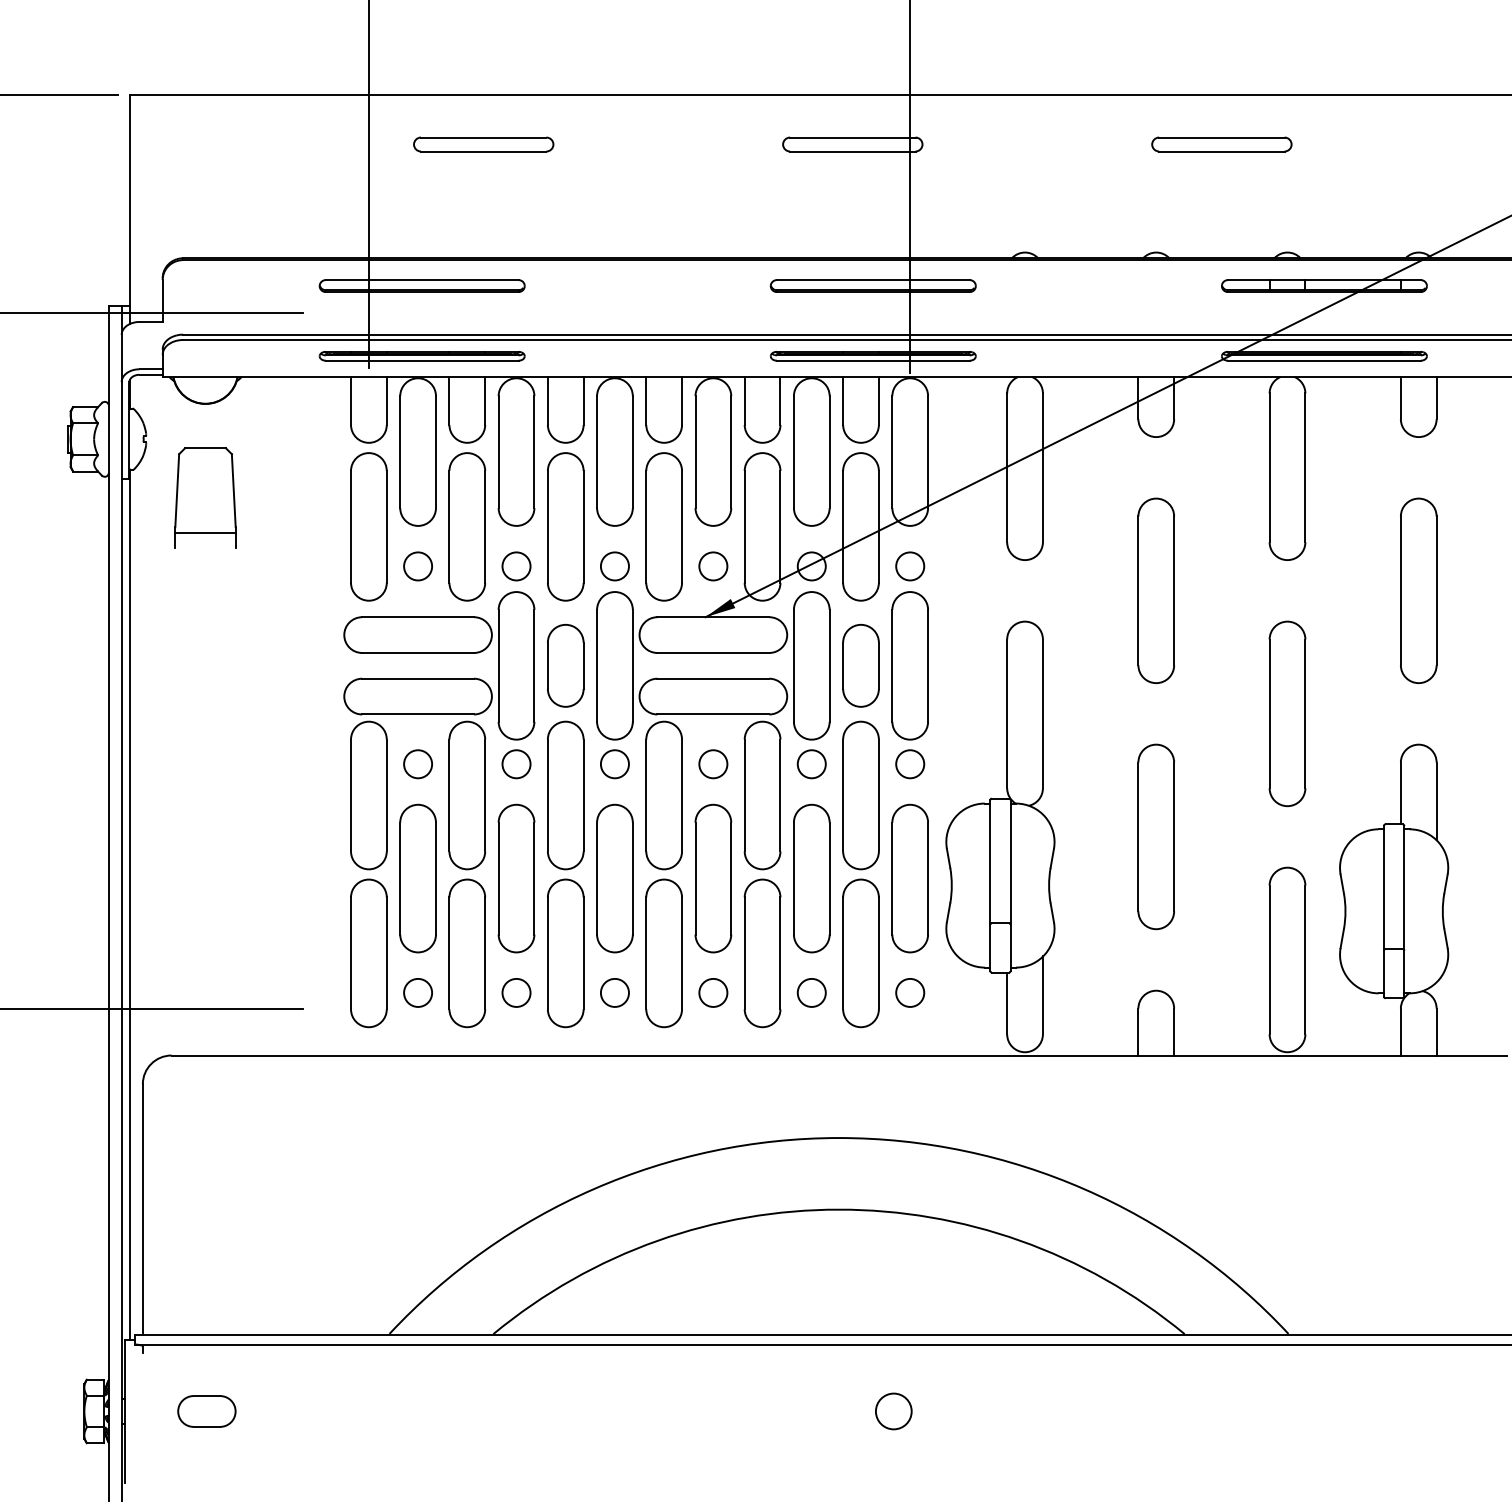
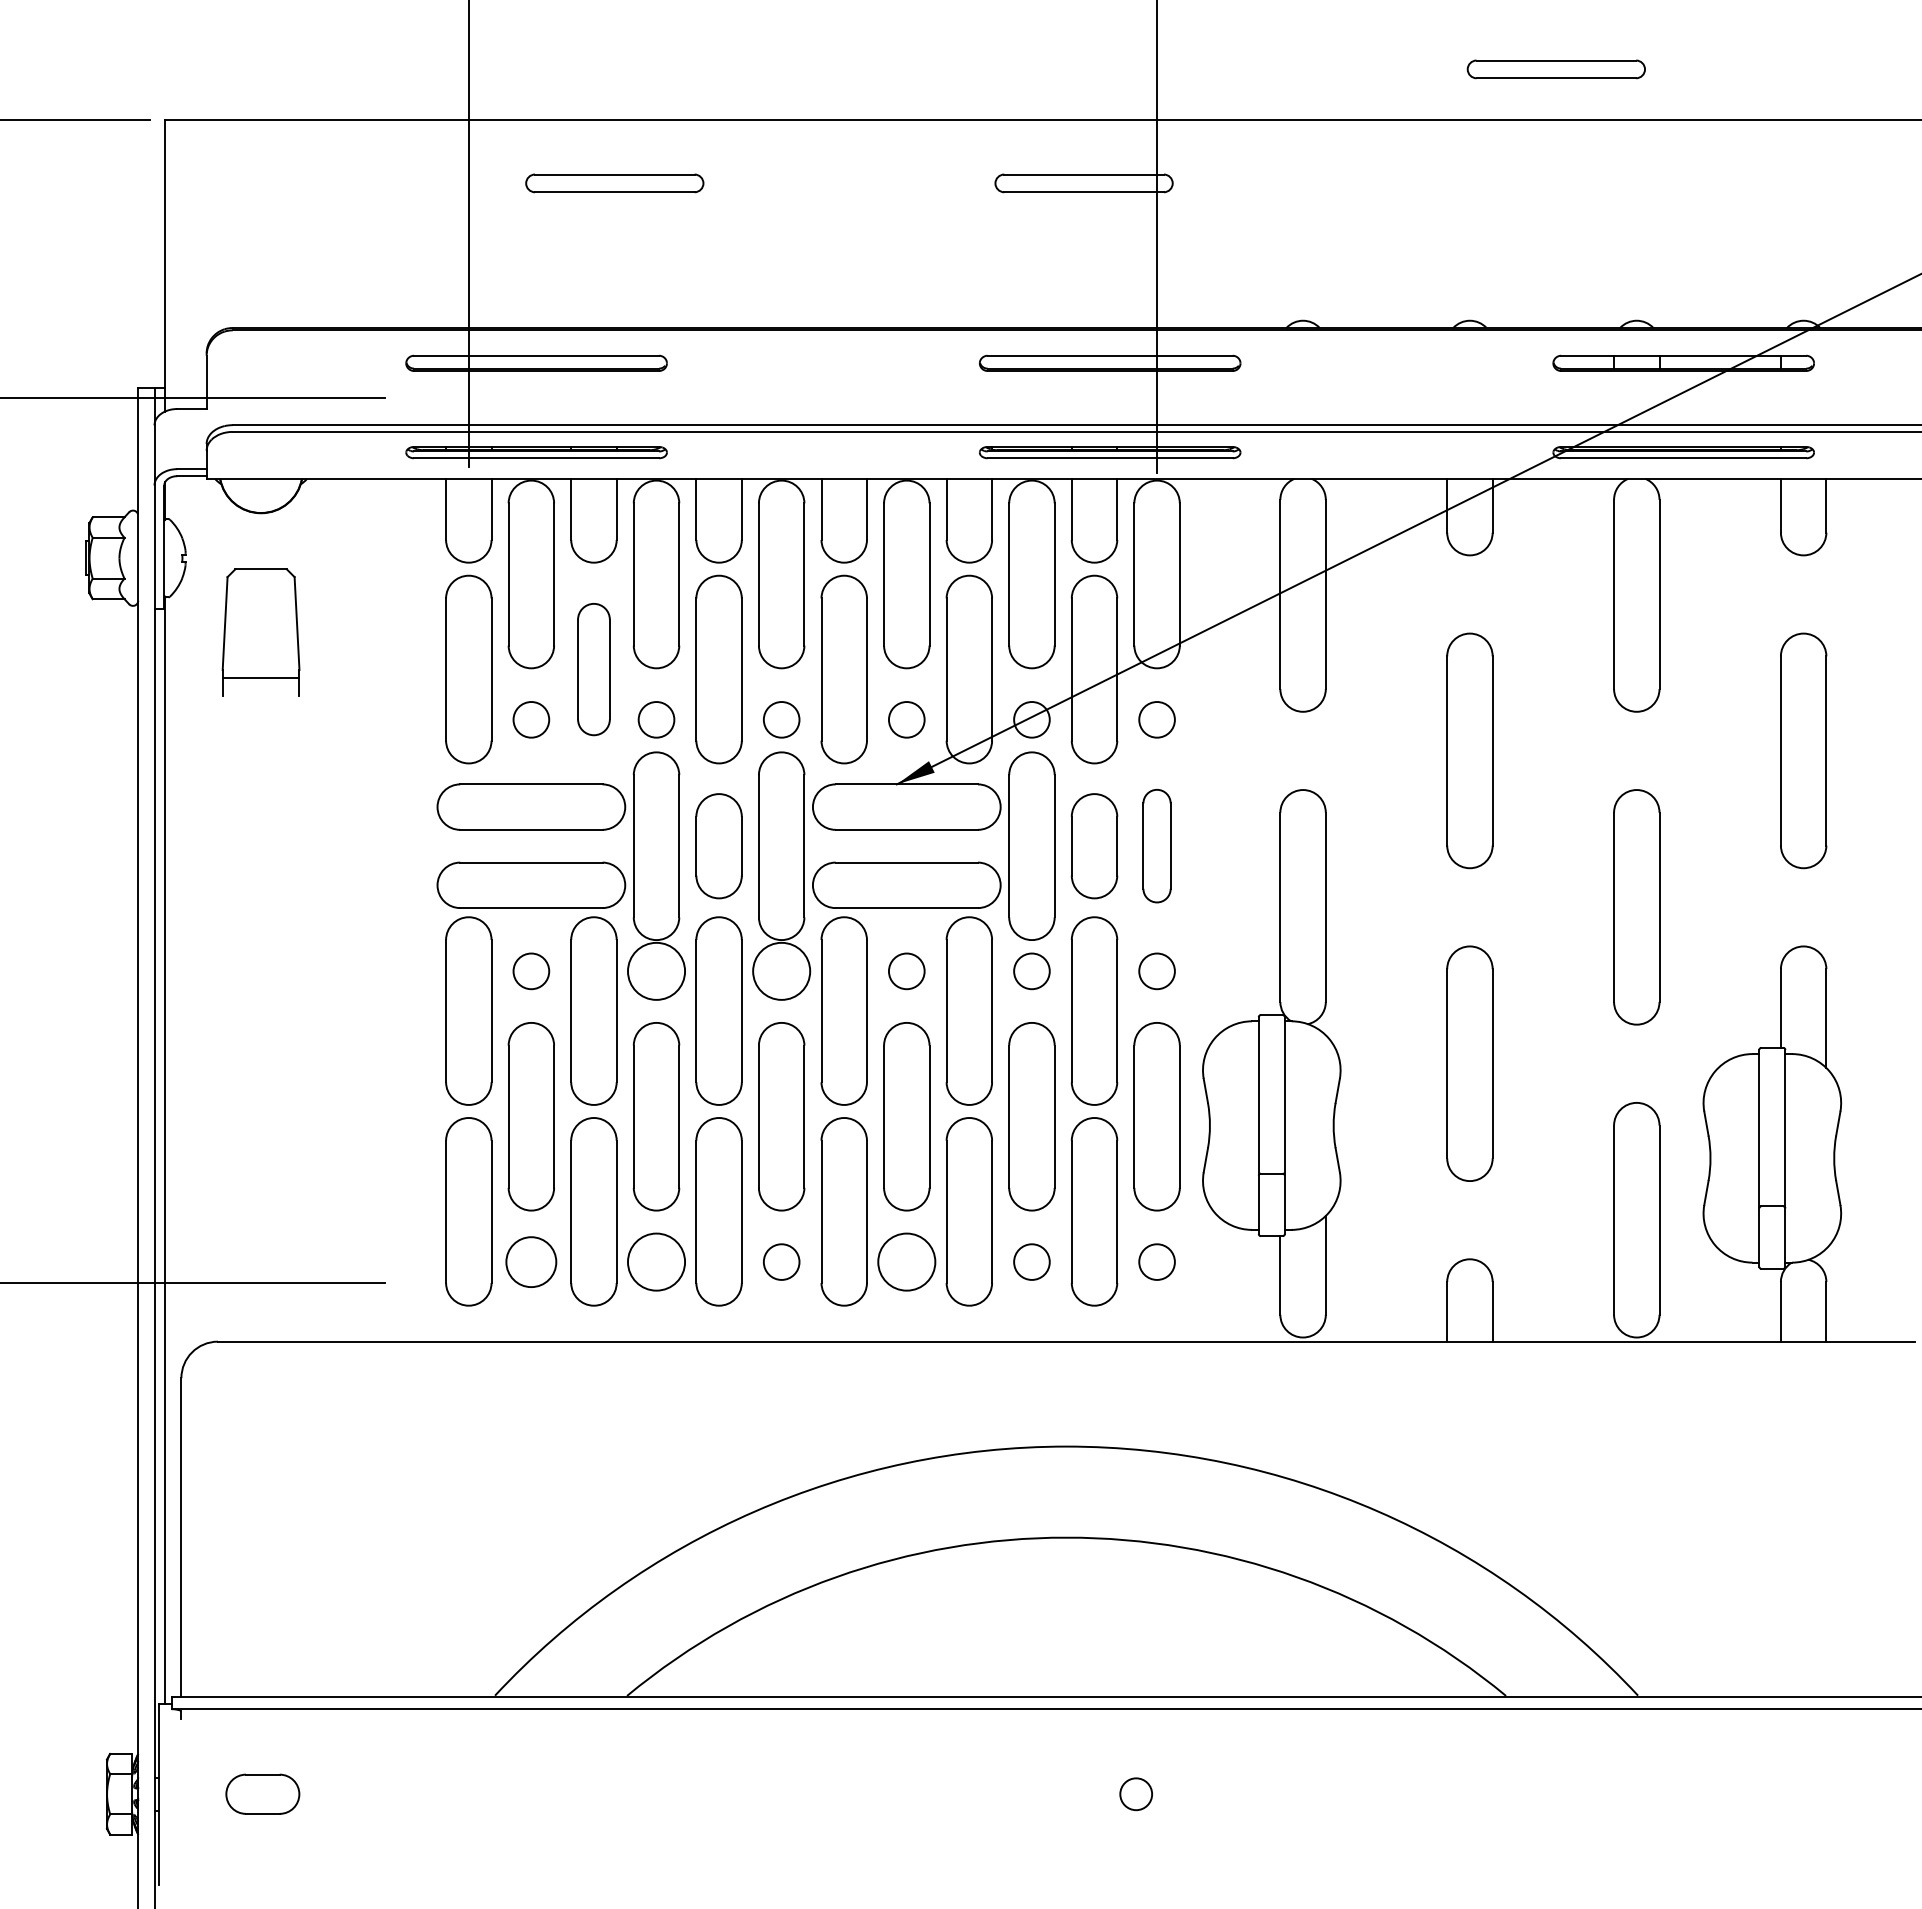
part: (1221, 144) -> (1555, 69), moved
part: (466, 526) -> (593, 669), size x0.7
part: (909, 665) -> (1156, 845), size x0.6
circle: (516, 764) -> (656, 971), size x1.6
circle: (614, 764) -> (781, 971), size x1.6
circle: (418, 992) -> (531, 1261), size x1.4
circle: (516, 992) -> (656, 1261), size x1.6
circle: (713, 992) -> (906, 1261), size x1.6
circle: (893, 1411) -> (1135, 1794), size x0.7

